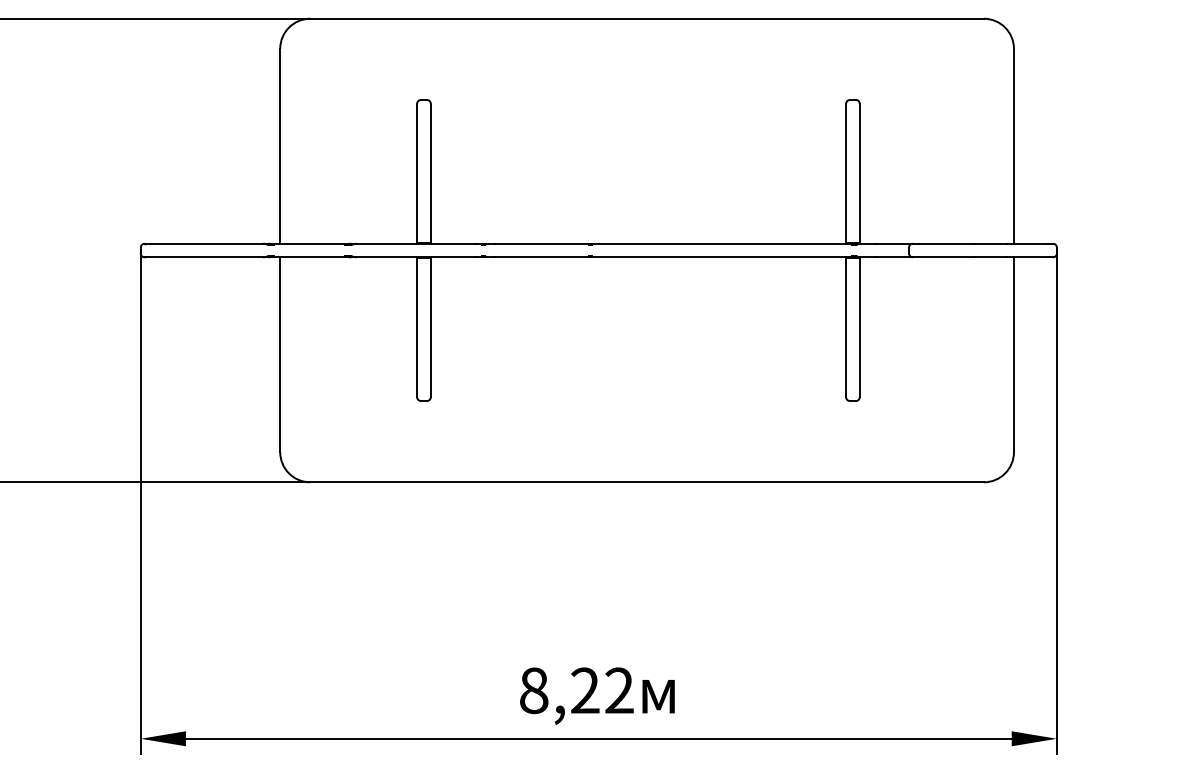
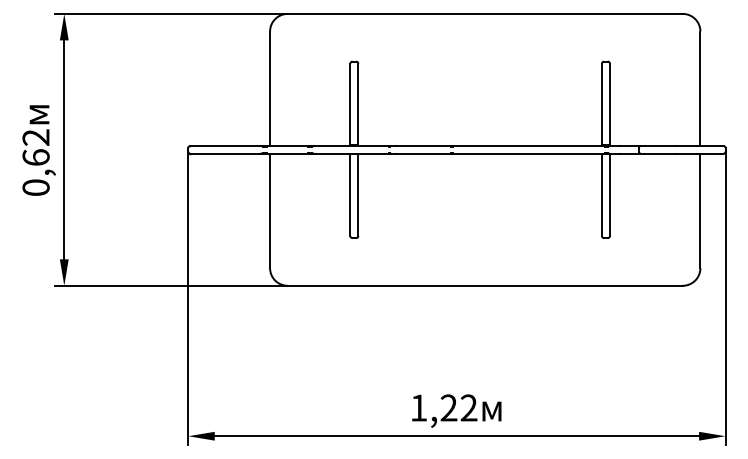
text: (533, 689) -> (418, 407), 8,22 -> 1,22

